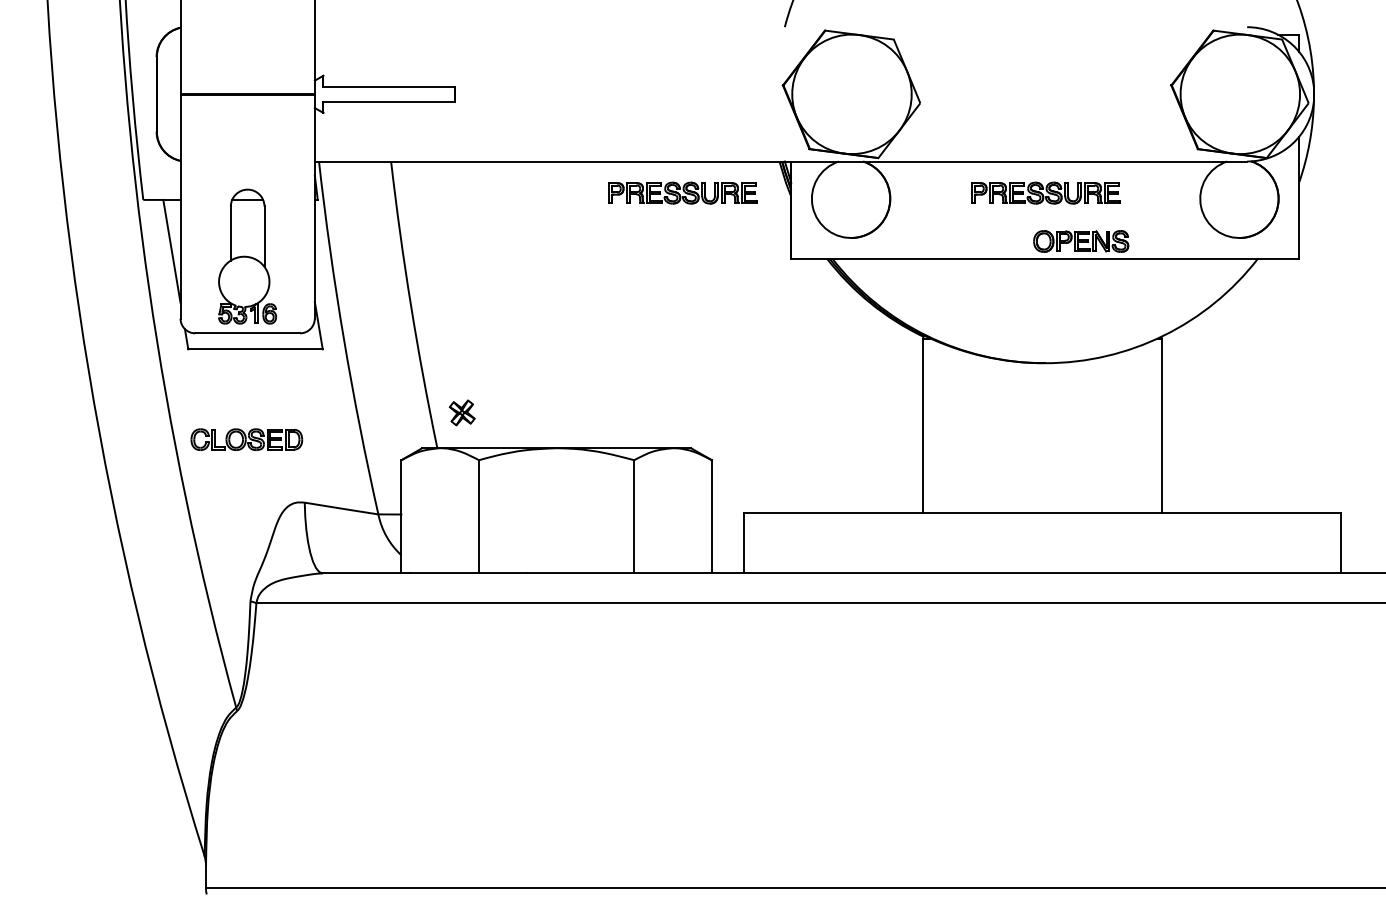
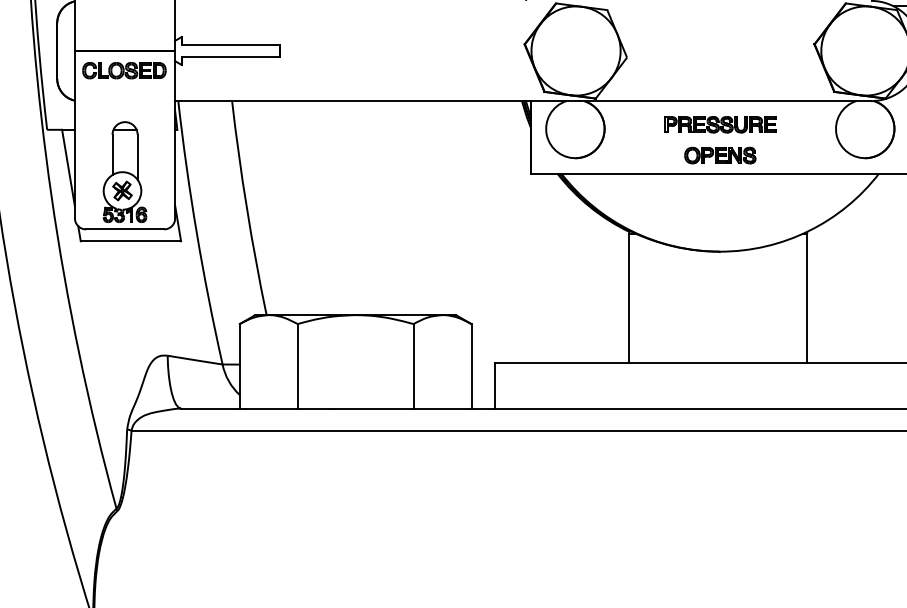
part: (682, 192) -> (449, 124), removed
part: (1081, 241) -> (720, 155), moved
part: (461, 412) -> (121, 190), moved
part: (246, 439) -> (124, 70), moved

